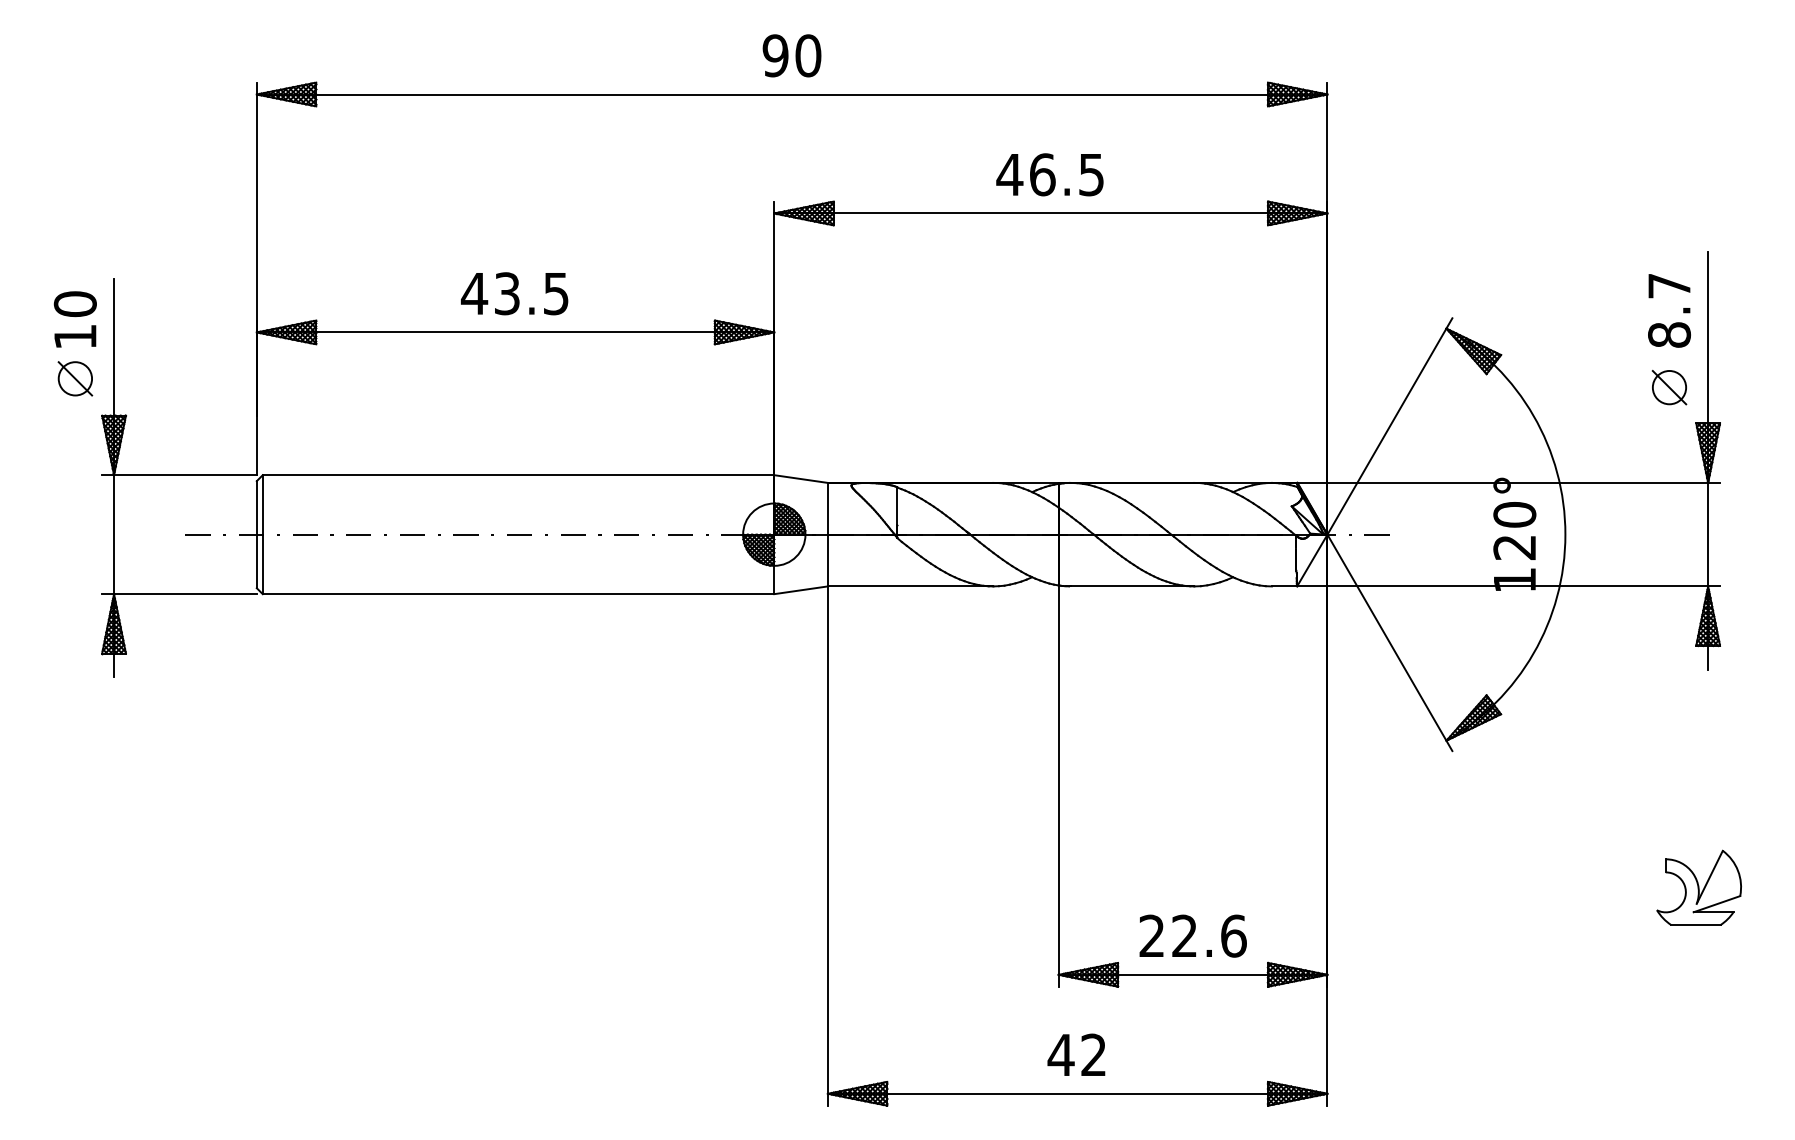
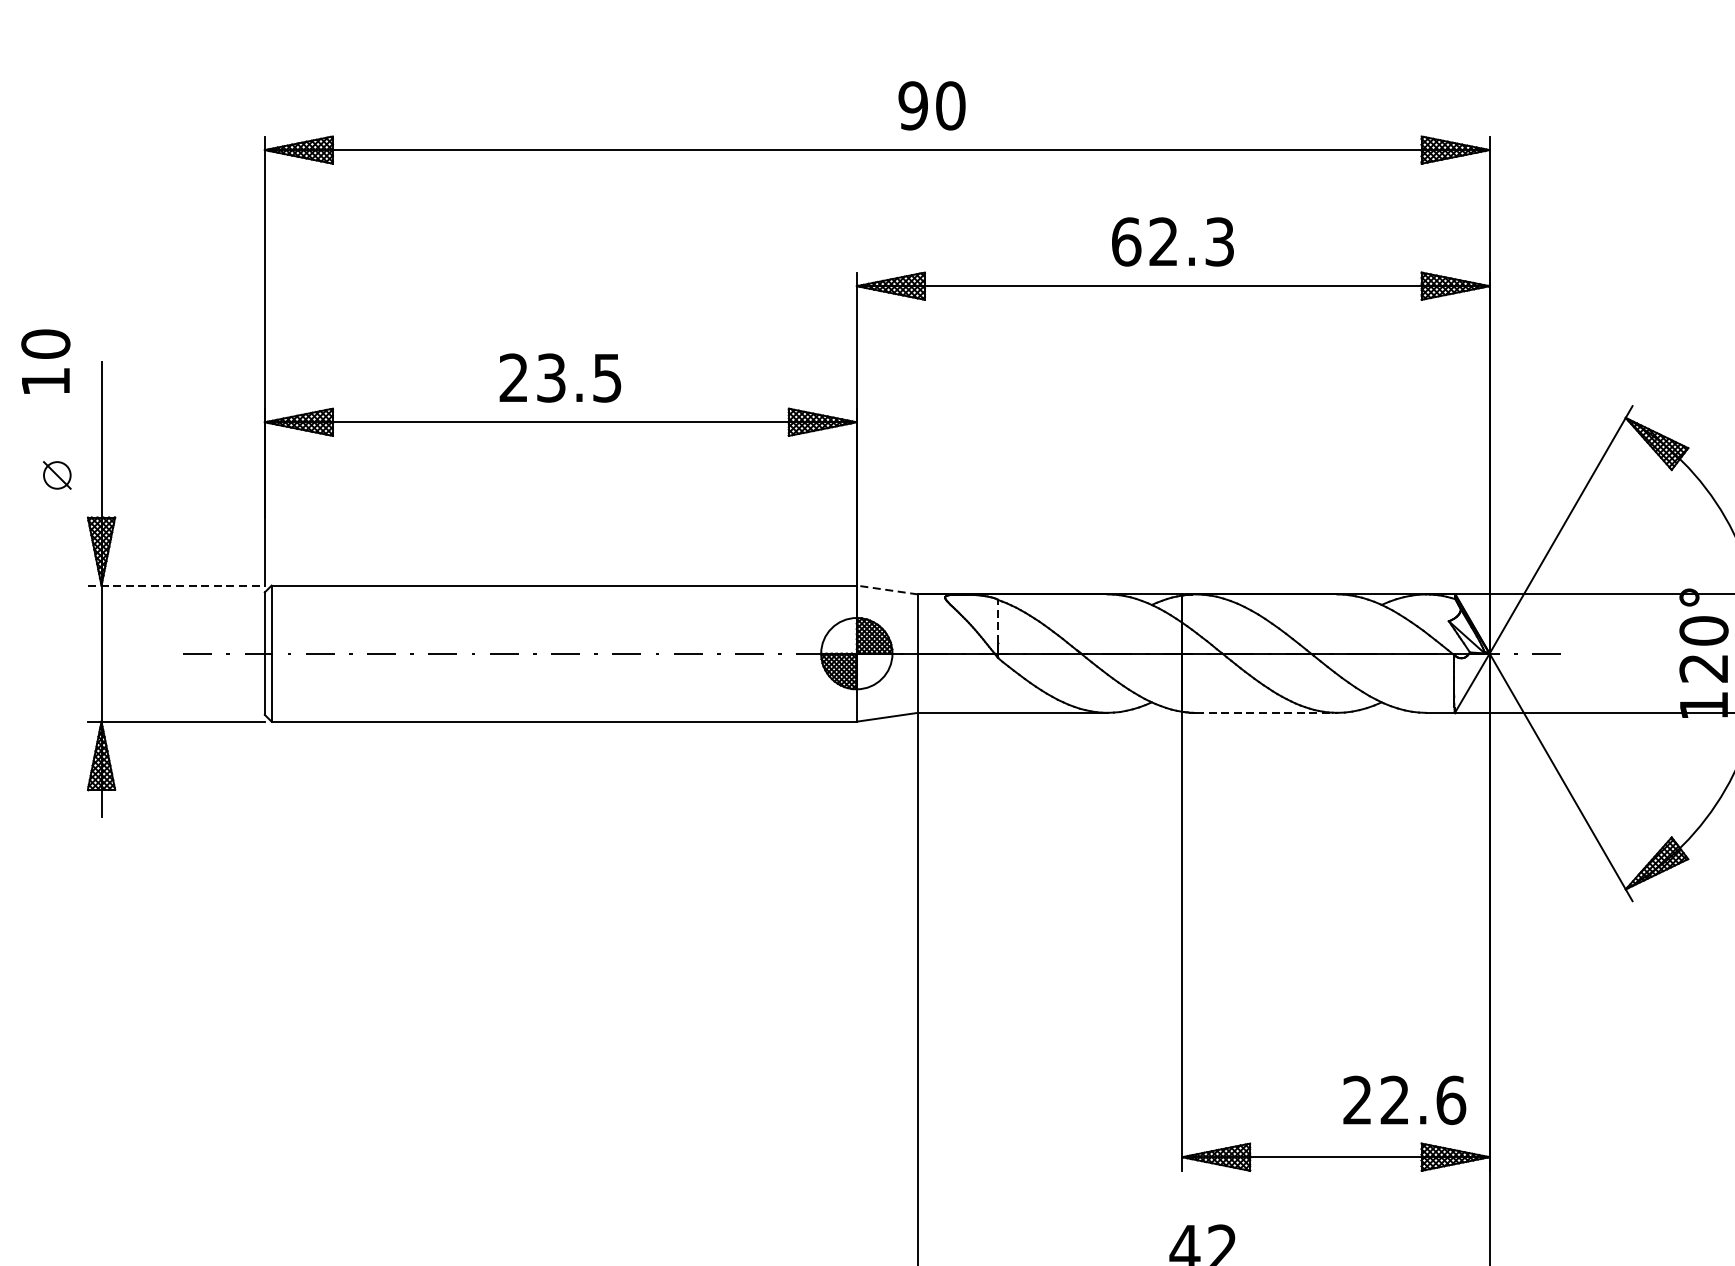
text: (791, 55) -> (931, 105), moved
text: (1049, 174) -> (1171, 241), 46.5 -> 62.3
text: (474, 293) -> (513, 377), 43.5 -> 23.5
text: (74, 319) -> (44, 361), moved
part: (75, 378) -> (57, 474), size x0.7
line: (179, 475) -> (176, 585), solid -> dashed
line: (800, 478) -> (886, 589), solid -> dashed
line: (897, 505) -> (997, 620), solid -> dashed
line: (1132, 586) -> (1266, 712), solid -> dashed
text: (1192, 935) -> (1403, 1099), moved

